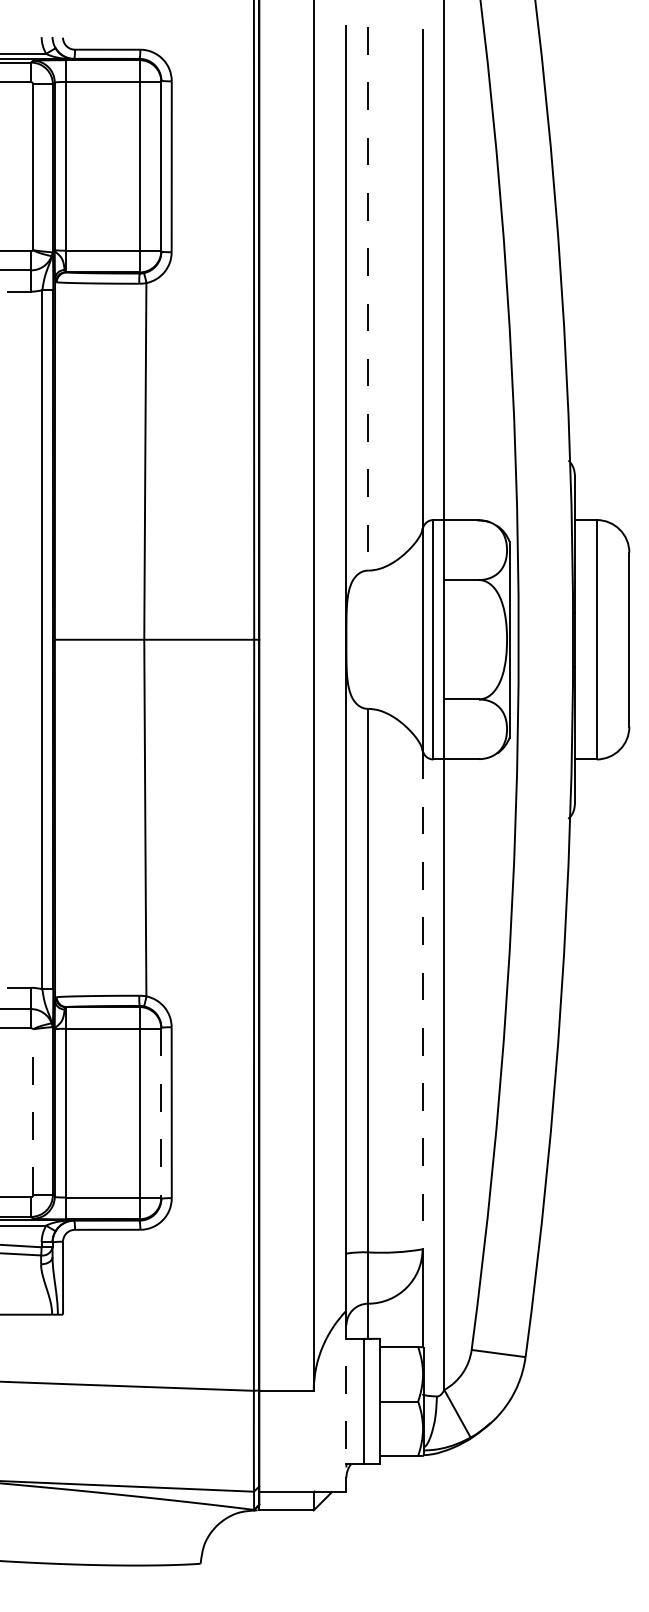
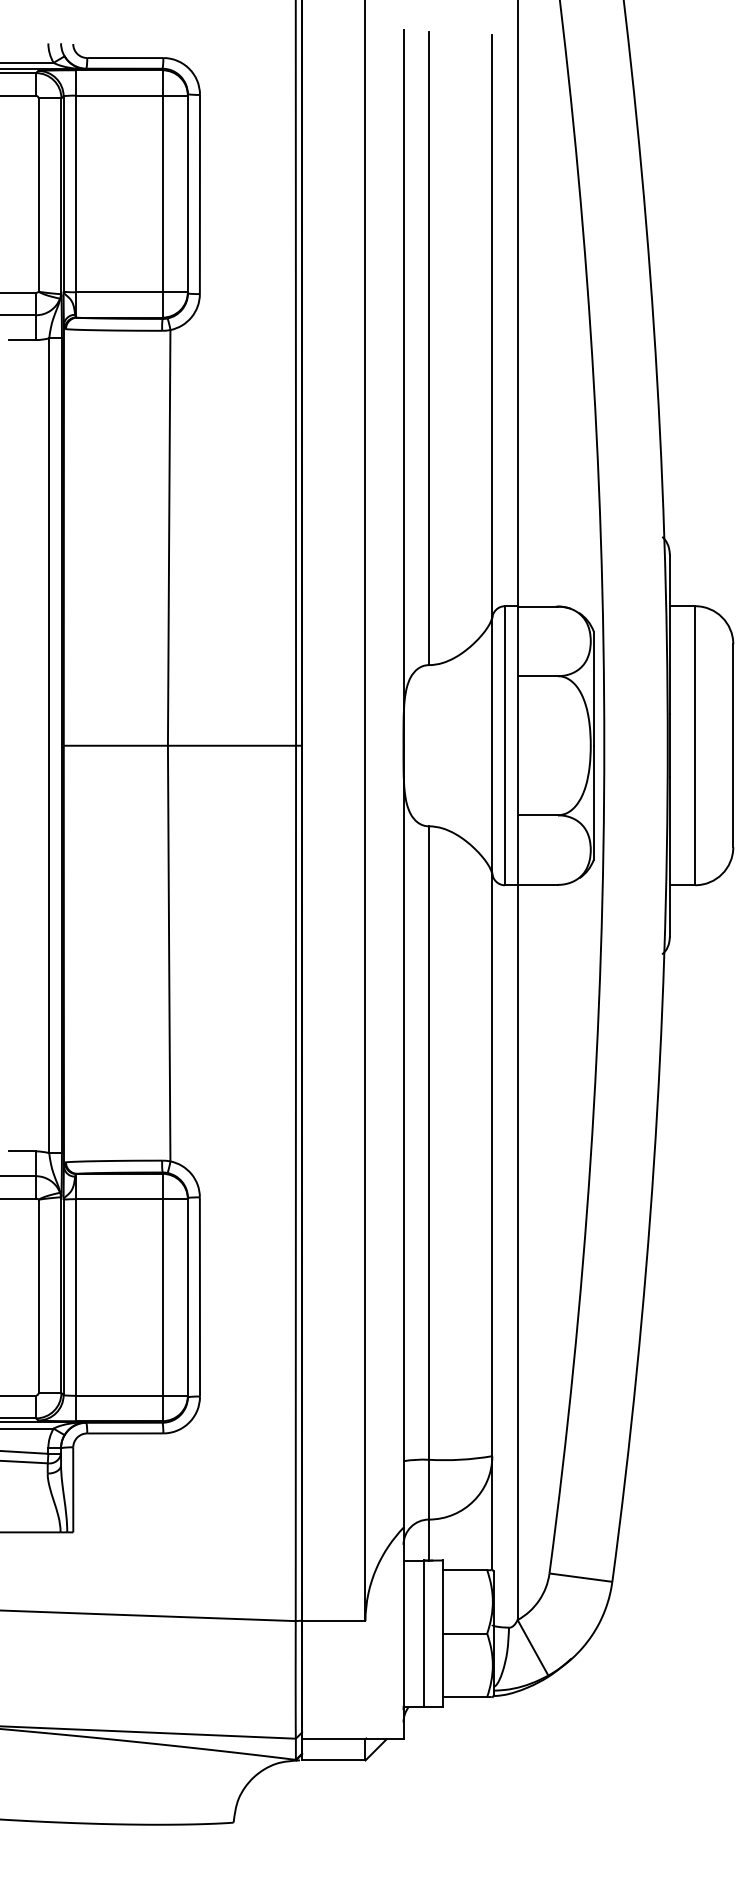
line: (367, 298) -> (428, 348), dashed -> solid
line: (422, 1000) -> (492, 1166), dashed -> solid
line: (33, 1112) -> (38, 1296), dashed -> solid
line: (161, 1113) -> (187, 1297), dashed -> solid
line: (346, 1401) -> (403, 1633), dashed -> solid

